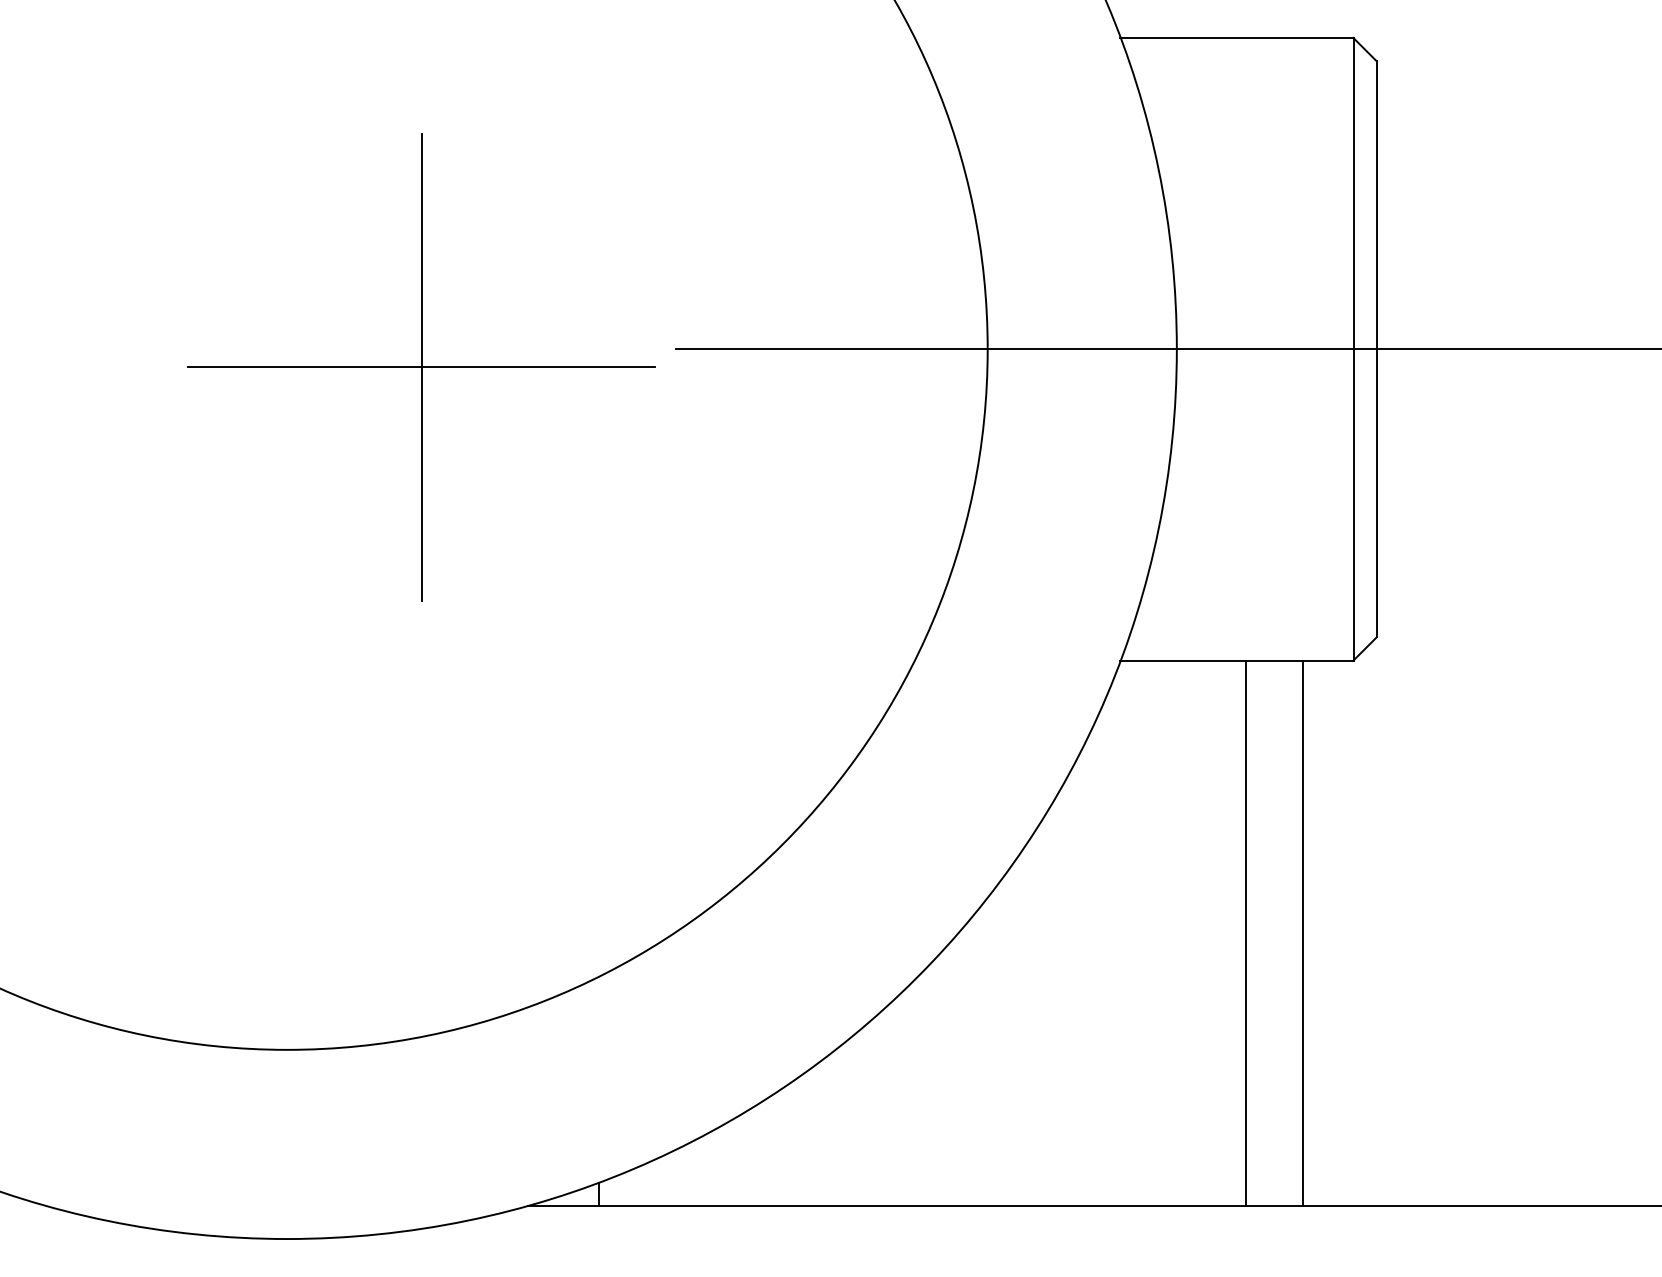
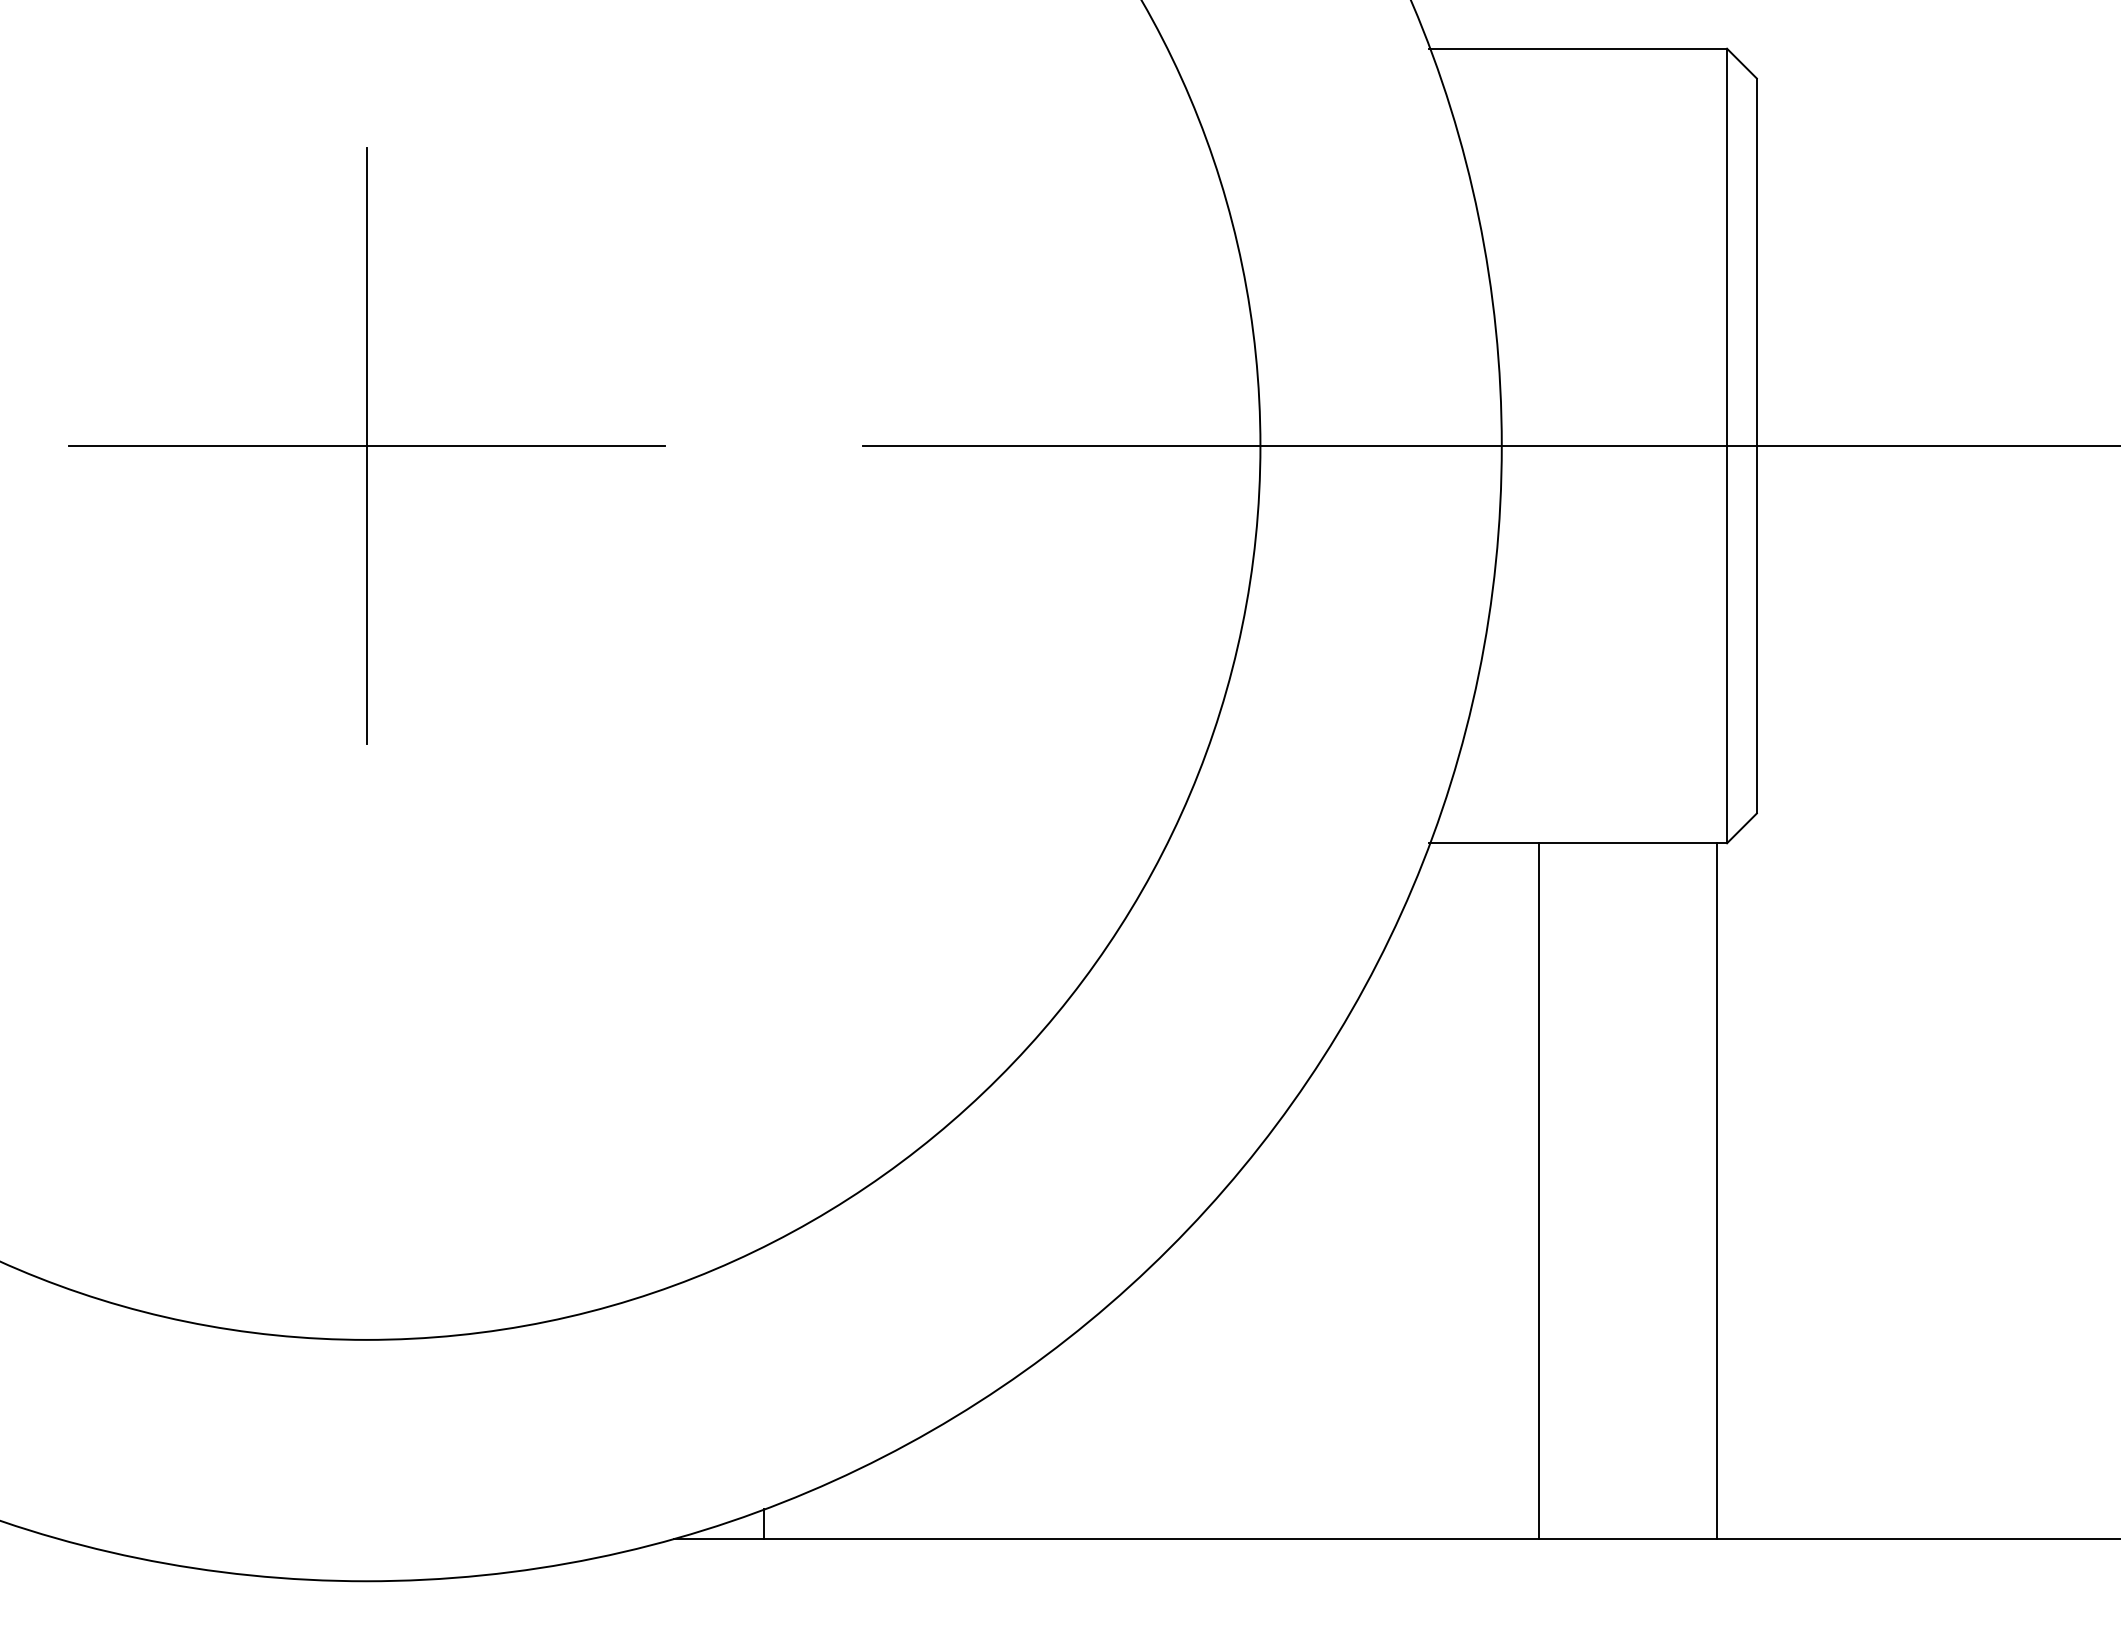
part: (421, 366) -> (366, 445), moved
line: (1245, 932) -> (1538, 1190), moved
line: (1303, 932) -> (1717, 1190), moved

